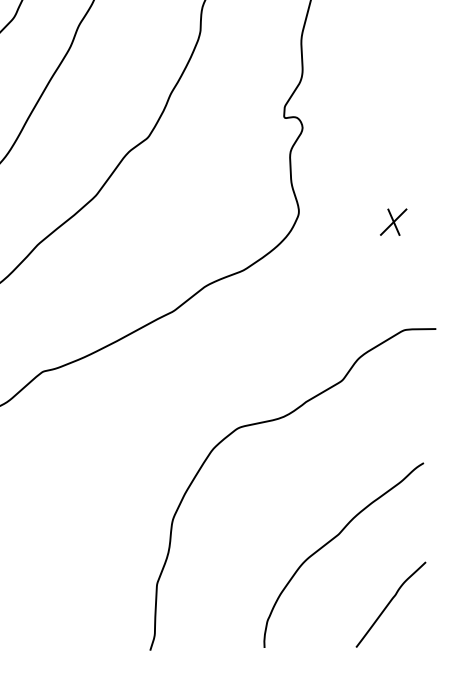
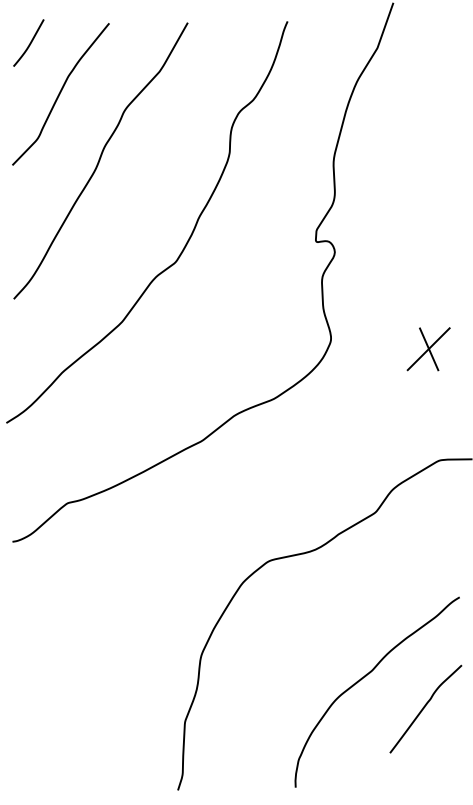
part: (393, 222) -> (428, 349), size x1.6
curve: (390, 603) -> (425, 707), moved

